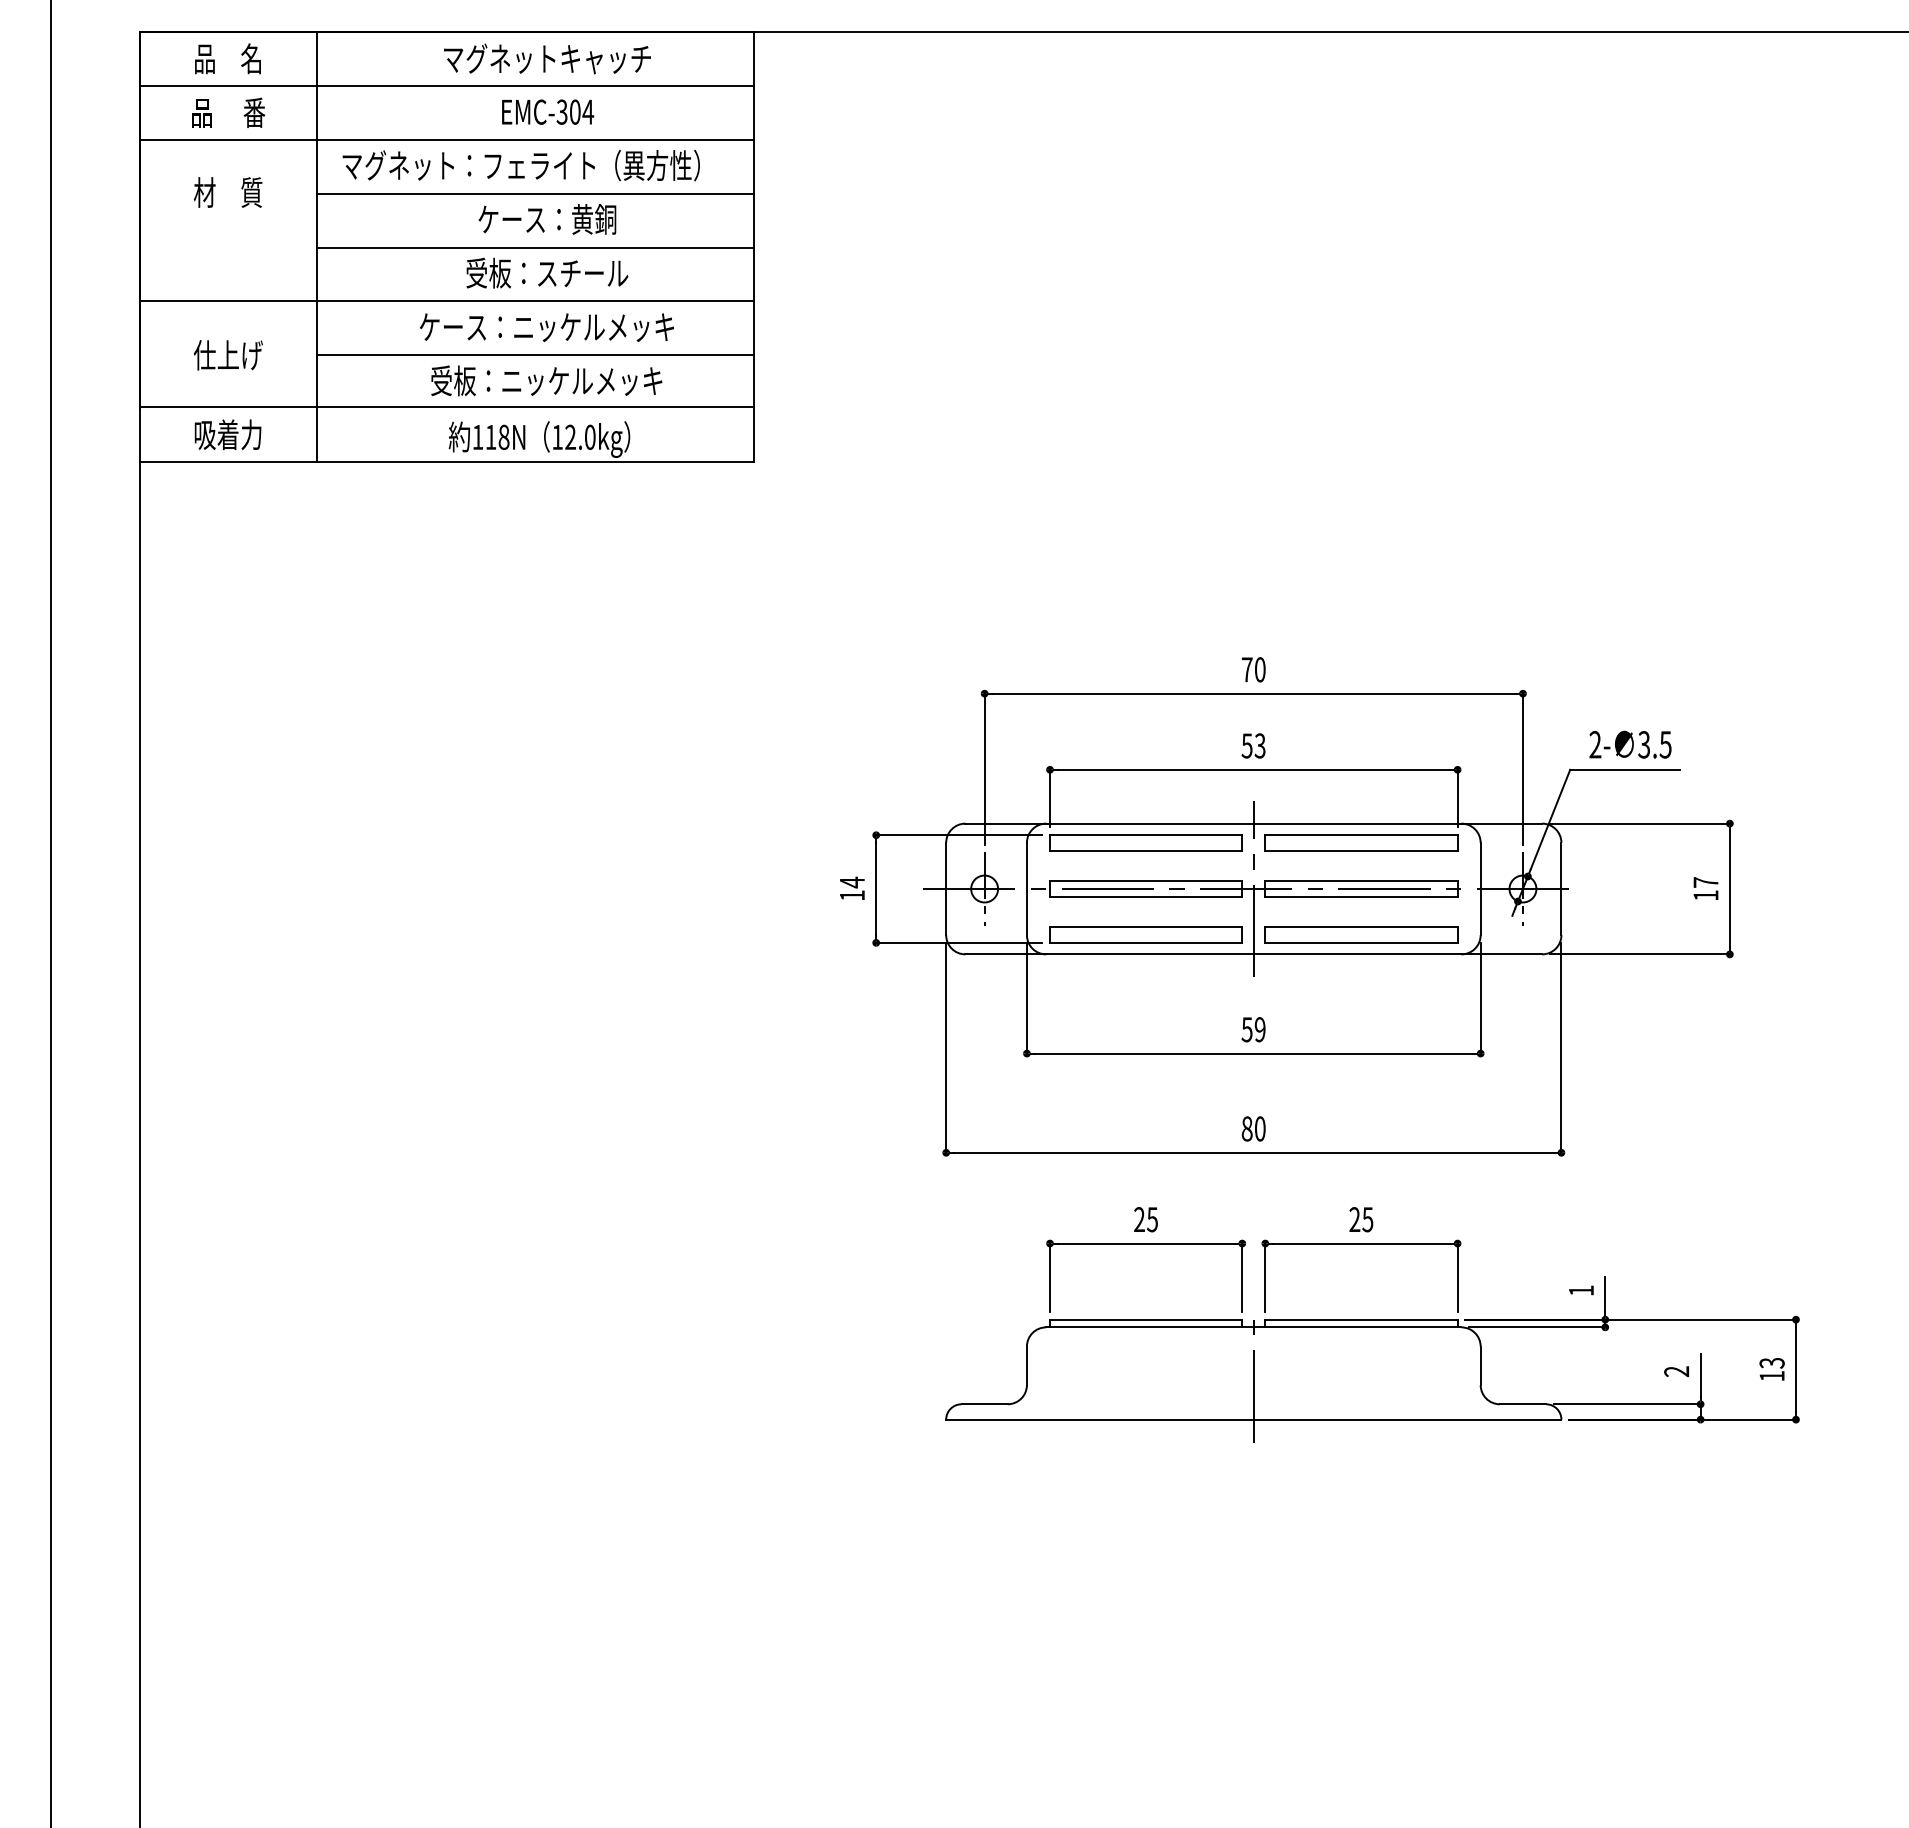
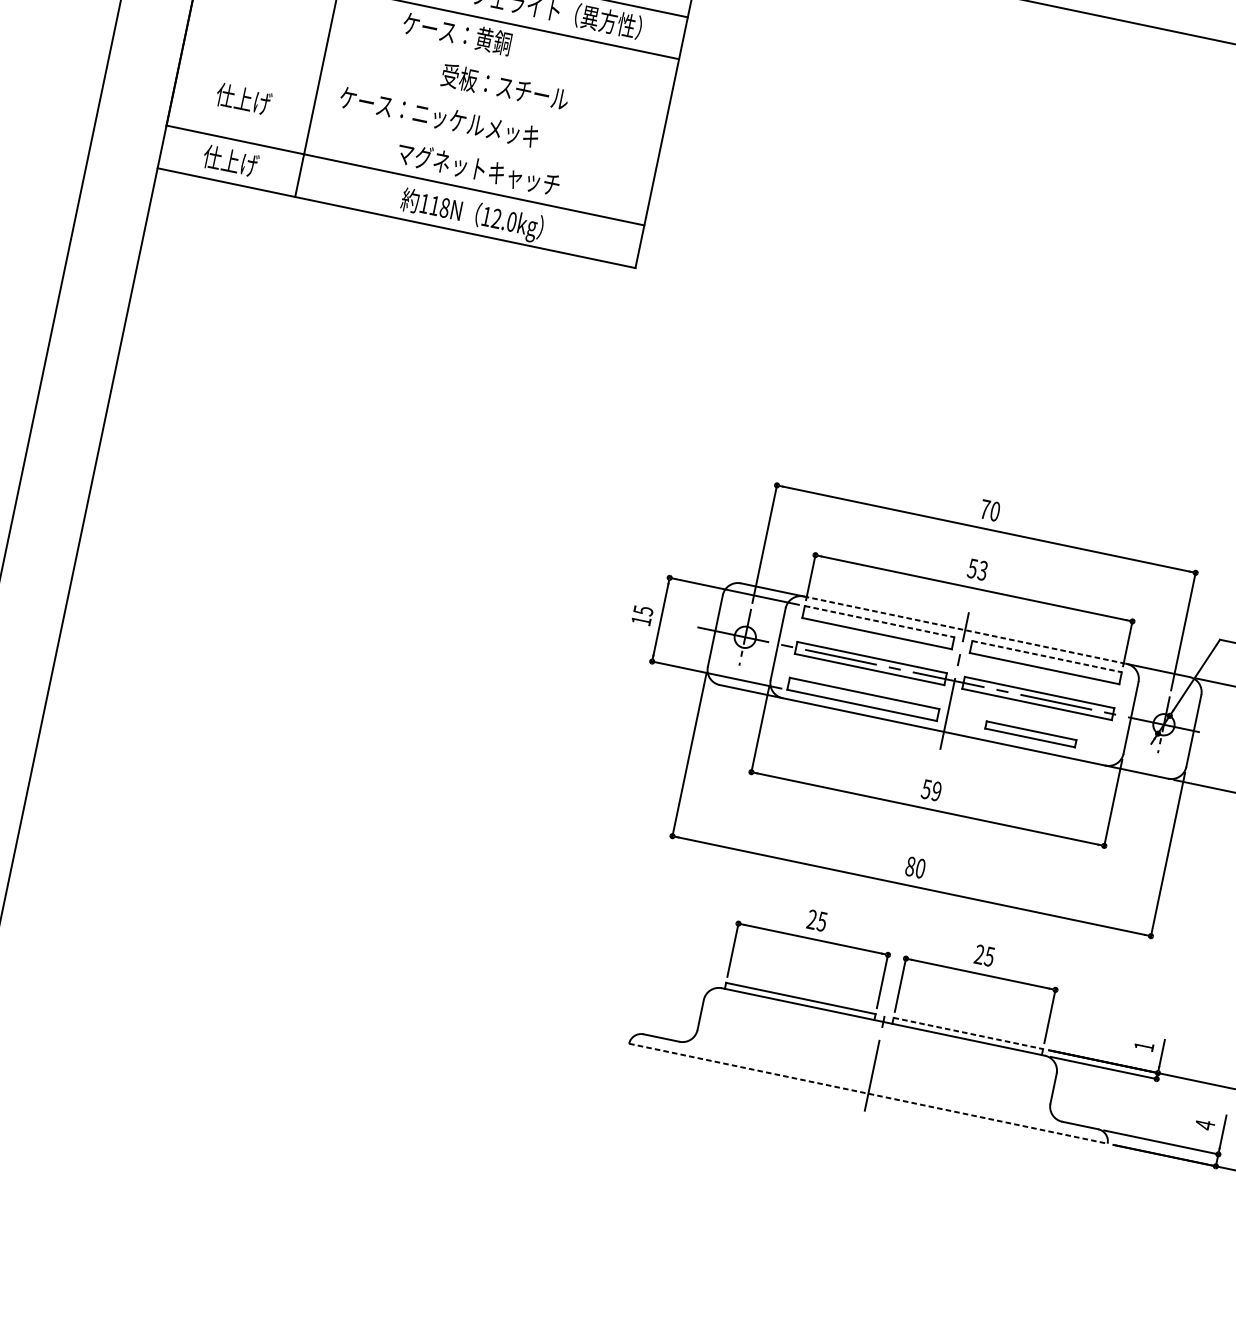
text: (547, 219) -> (457, 33), moved
line: (535, 247) -> (500, 65), removed
line: (446, 301) -> (422, 92), removed
text: (546, 327) -> (438, 117), moved
line: (535, 355) -> (482, 149), removed
text: (546, 380) -> (487, 170), 受板：ニッケルメッキ -> マグネットキャッチ
text: (227, 434) -> (230, 160), 吸着力 -> 仕上げ
line: (1253, 823) -> (965, 630), solid -> dashed
line: (1146, 835) -> (879, 621), solid -> dashed
line: (1361, 835) -> (1047, 656), solid -> dashed
text: (852, 882) -> (643, 610), 14 -> 15
part: (1361, 934) -> (1030, 733), size x0.6
line: (1361, 1319) -> (968, 1033), solid -> dashed
text: (1676, 1371) -> (1204, 1124), 2 -> 4
line: (1253, 1419) -> (868, 1093), solid -> dashed

